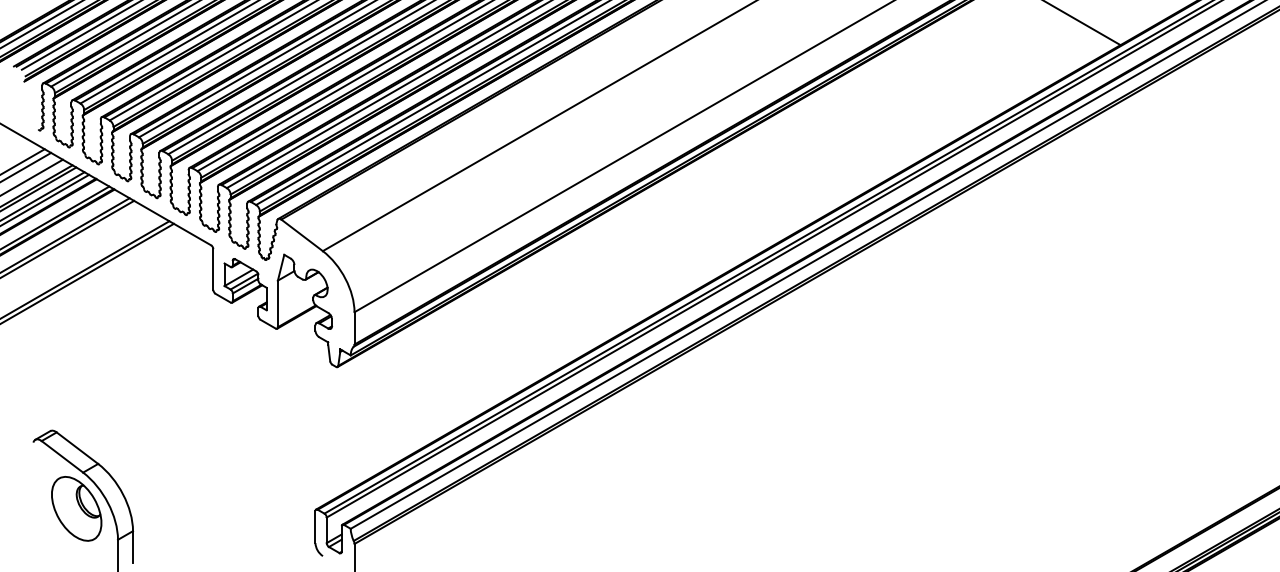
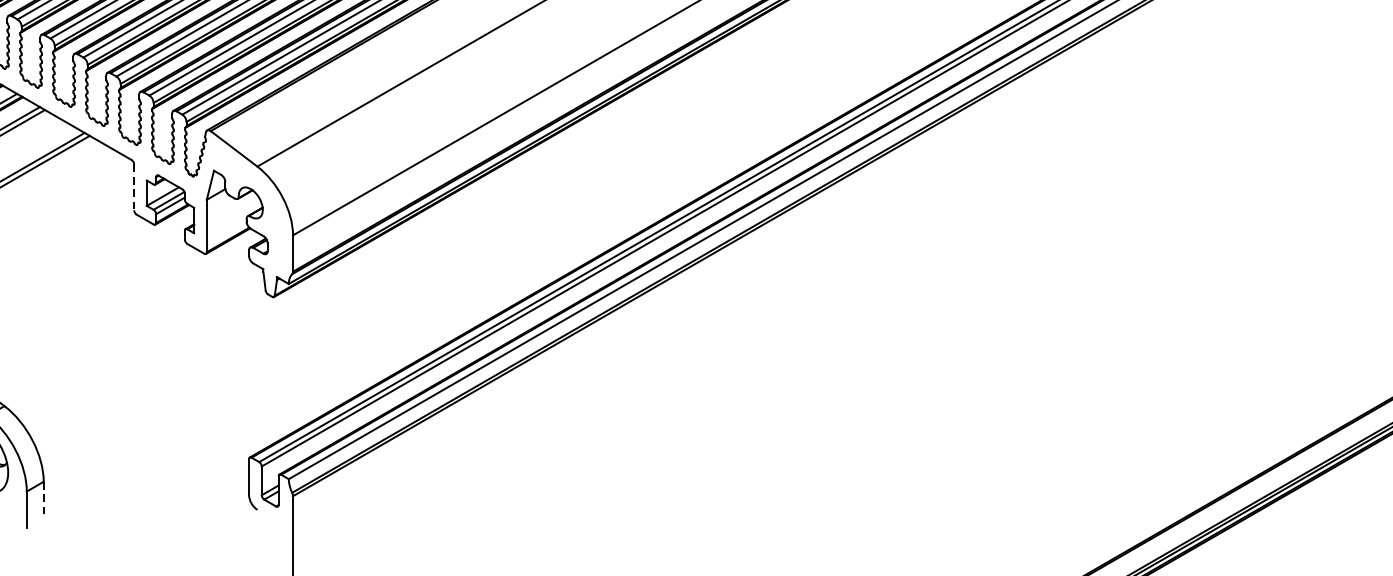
line: (213, 270) -> (134, 188), solid -> dashed
line: (133, 547) -> (44, 500), solid -> dashed

